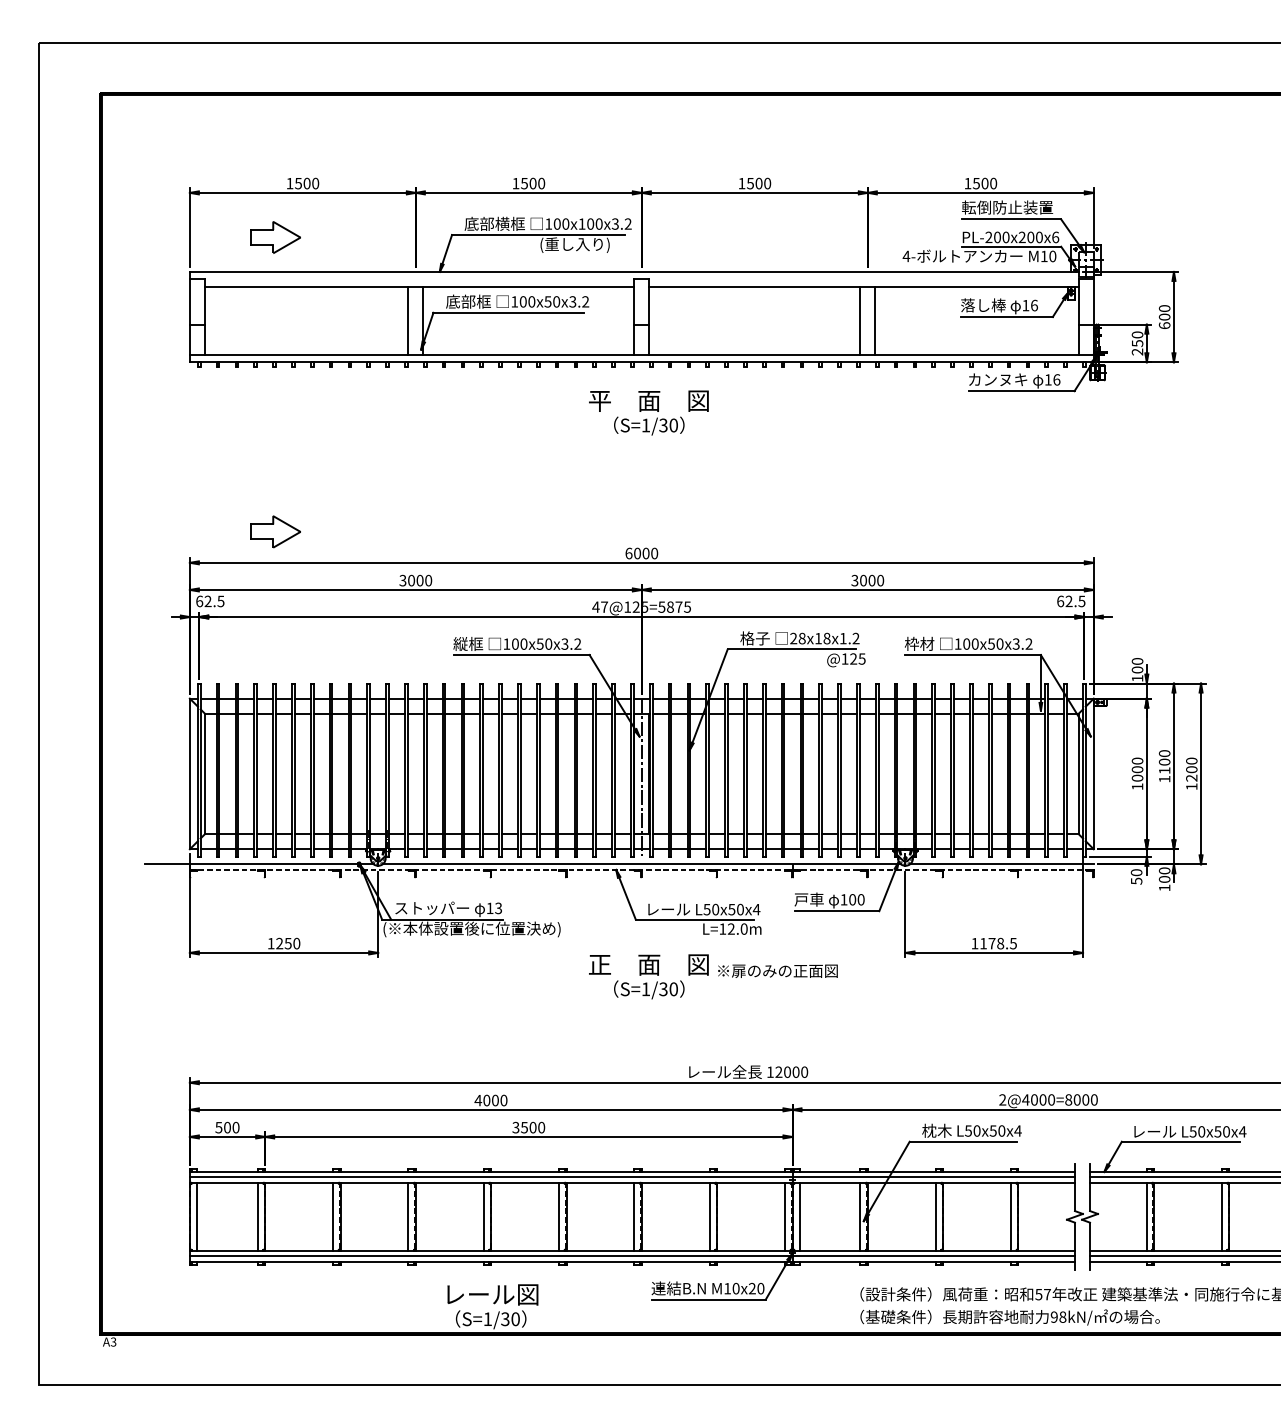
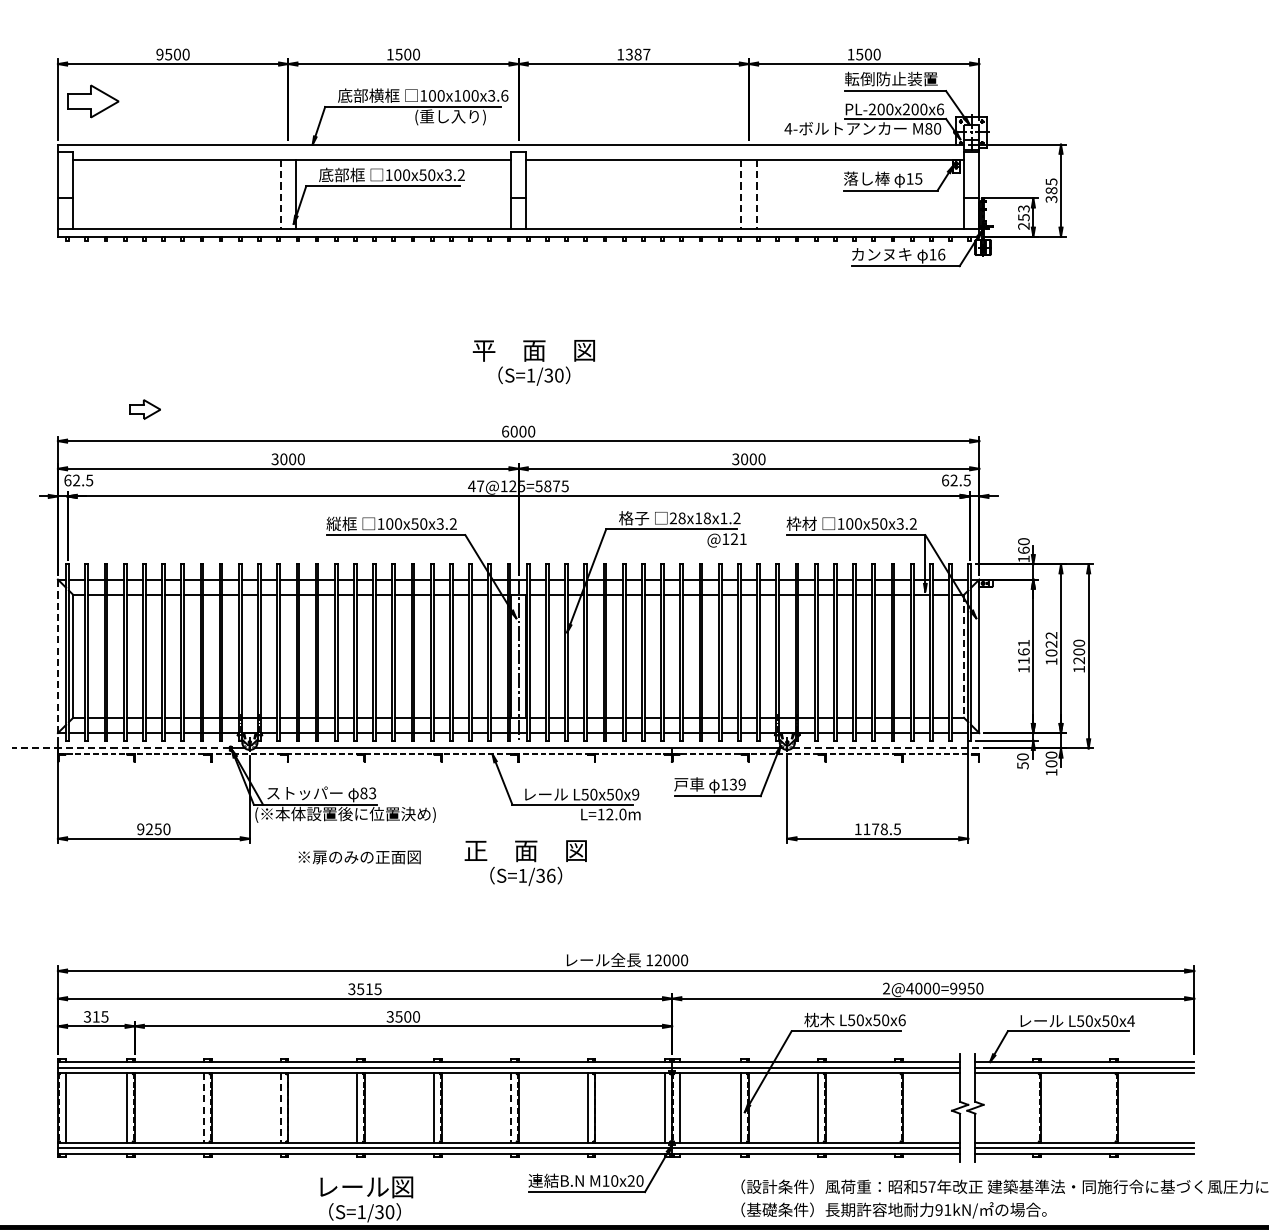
text: (289, 183) -> (159, 54), 1500 -> 9500
text: (759, 183) -> (638, 54), 1500 -> 1387
text: (627, 223) -> (504, 95), 100x100x3.2 -> 100x100x3.6
part: (275, 237) -> (93, 101), moved
text: (1043, 256) -> (928, 128), M10 -> M80
text: (1034, 305) -> (918, 178), 16 -> 15
text: (1164, 317) -> (1051, 191), 600 -> 385
line: (408, 320) -> (280, 194), solid -> dashed
line: (860, 320) -> (741, 194), solid -> dashed
line: (875, 320) -> (756, 194), solid -> dashed
text: (1137, 334) -> (1023, 208), 250 -> 253
text: (648, 412) -> (533, 362), moved
part: (275, 531) -> (145, 409), size x0.6
text: (861, 658) -> (742, 538), @125 -> @121
text: (1137, 669) -> (1023, 549), 100 -> 160
text: (1164, 762) -> (1051, 644), 1100 -> 1022
text: (1137, 769) -> (1023, 651), 1000 -> 1161
line: (189, 773) -> (57, 655), solid -> dashed
line: (1078, 774) -> (963, 656), solid -> dashed
line: (251, 864) -> (120, 748), solid -> dashed
line: (1001, 864) -> (885, 748), solid -> dashed
text: (856, 899) -> (737, 784), 100 -> 139
text: (489, 908) -> (363, 793), 13 -> 83
text: (756, 909) -> (635, 794), L50x50x4 -> L50x50x9
text: (270, 943) -> (140, 829), 1250 -> 9250
text: (777, 970) -> (359, 856), moved
text: (673, 988) -> (550, 875), S=1/30 -> S=1/36
text: (1077, 1099) -> (962, 988), 2@4000=8000 -> 2@4000=9950
text: (490, 1100) -> (364, 989), 4000 -> 3515
text: (227, 1127) -> (96, 1016), 500 -> 315
text: (1017, 1130) -> (901, 1019), L50x50x4 -> L50x50x6
line: (1010, 1216) -> (894, 1107), removed
line: (1146, 1216) -> (1033, 1107), removed
line: (1221, 1216) -> (1109, 1107), removed
line: (333, 1217) -> (204, 1108), solid -> dashed
line: (408, 1217) -> (280, 1108), solid -> dashed
line: (634, 1217) -> (511, 1108), solid -> dashed
text: (1062, 1316) -> (947, 1209), 98kN/ -> 91kN/

